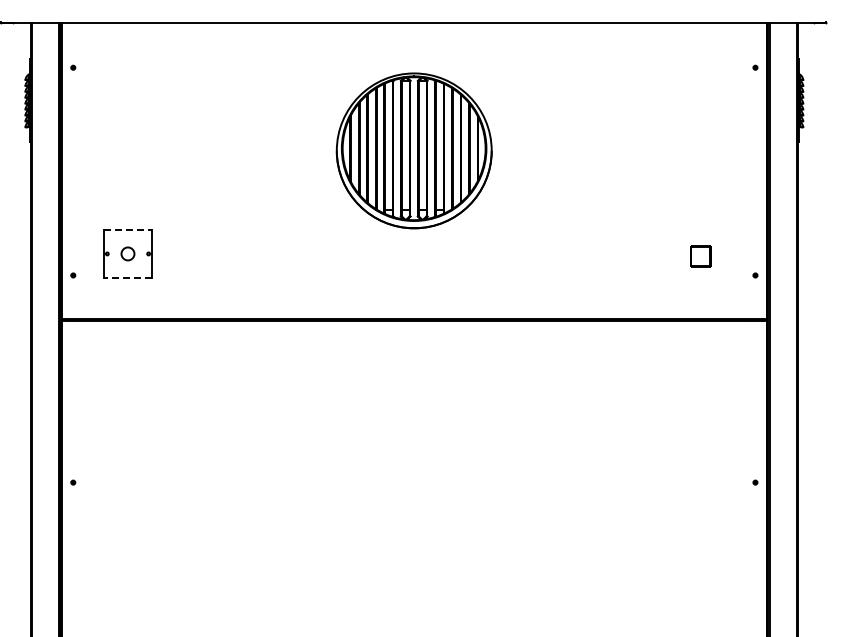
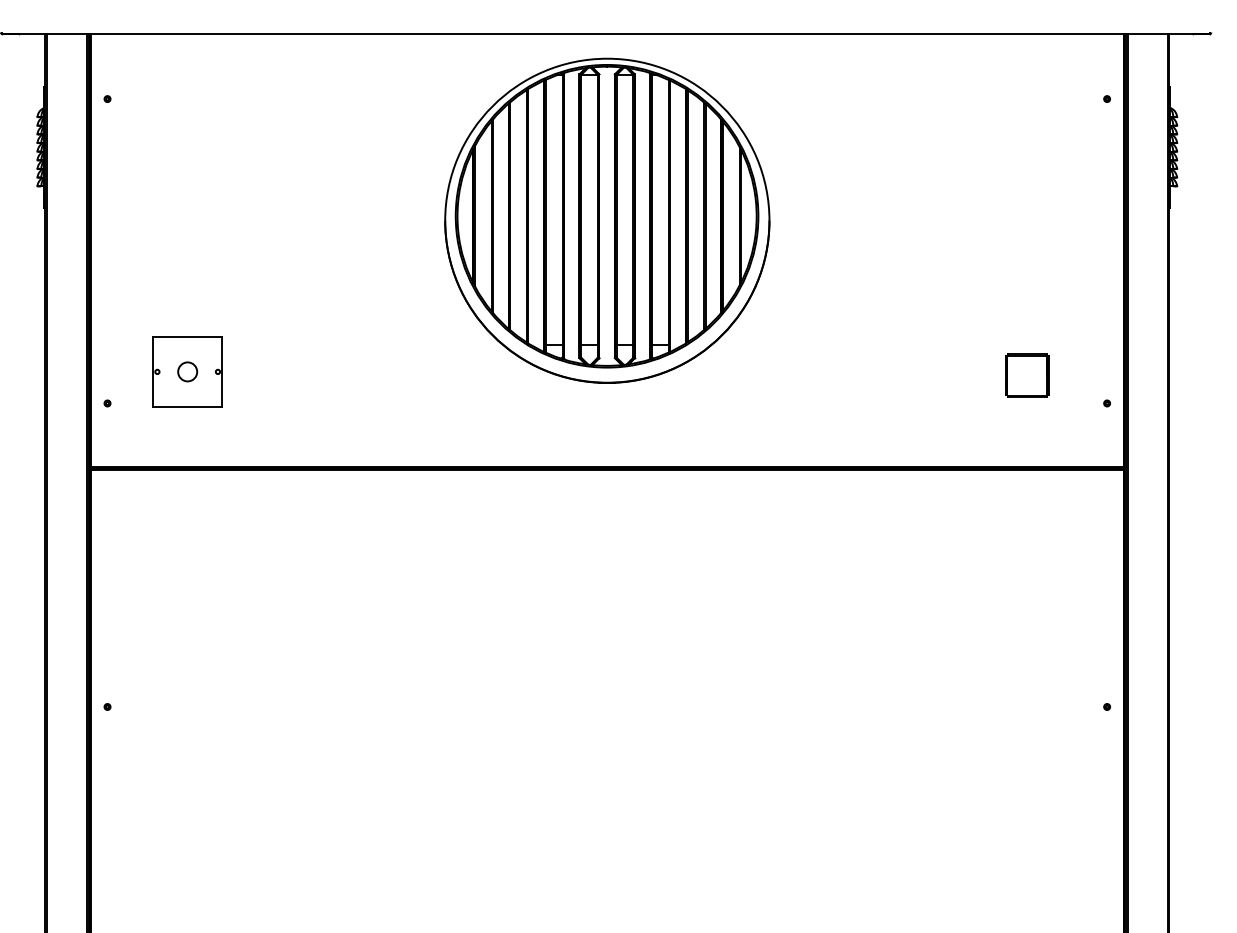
part: (413, 150) -> (606, 220), size x1.43
line: (127, 230) -> (186, 337), dashed -> solid
part: (700, 256) -> (1026, 375), size x1.43
line: (127, 277) -> (186, 406), dashed -> solid

